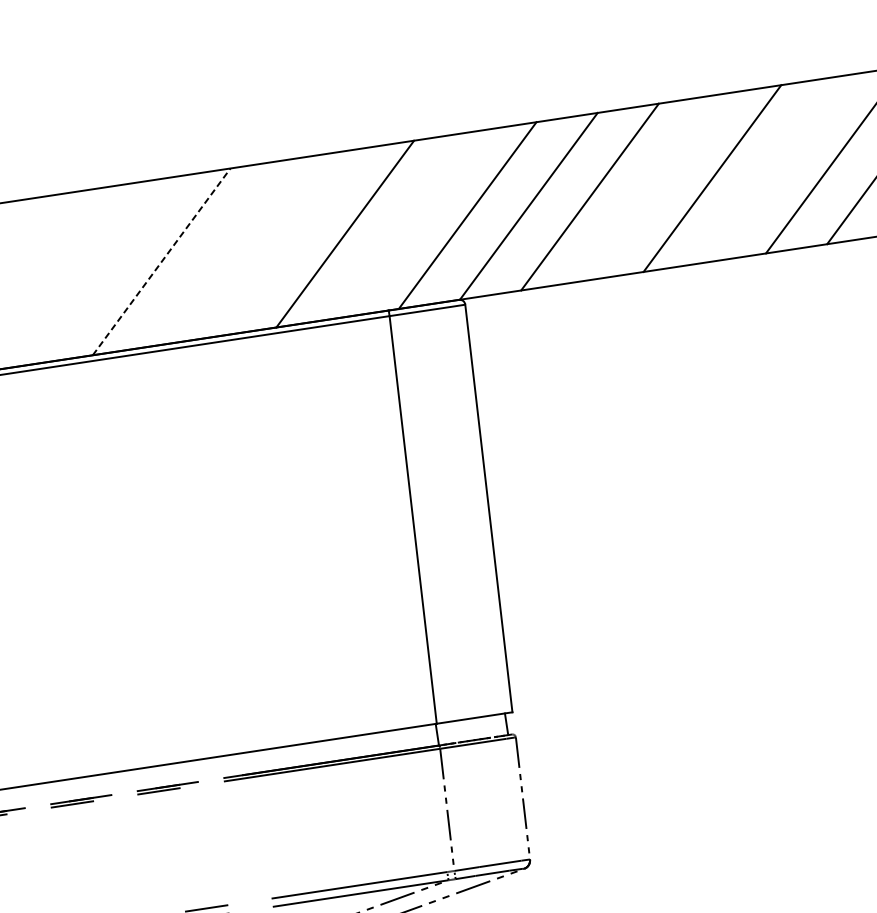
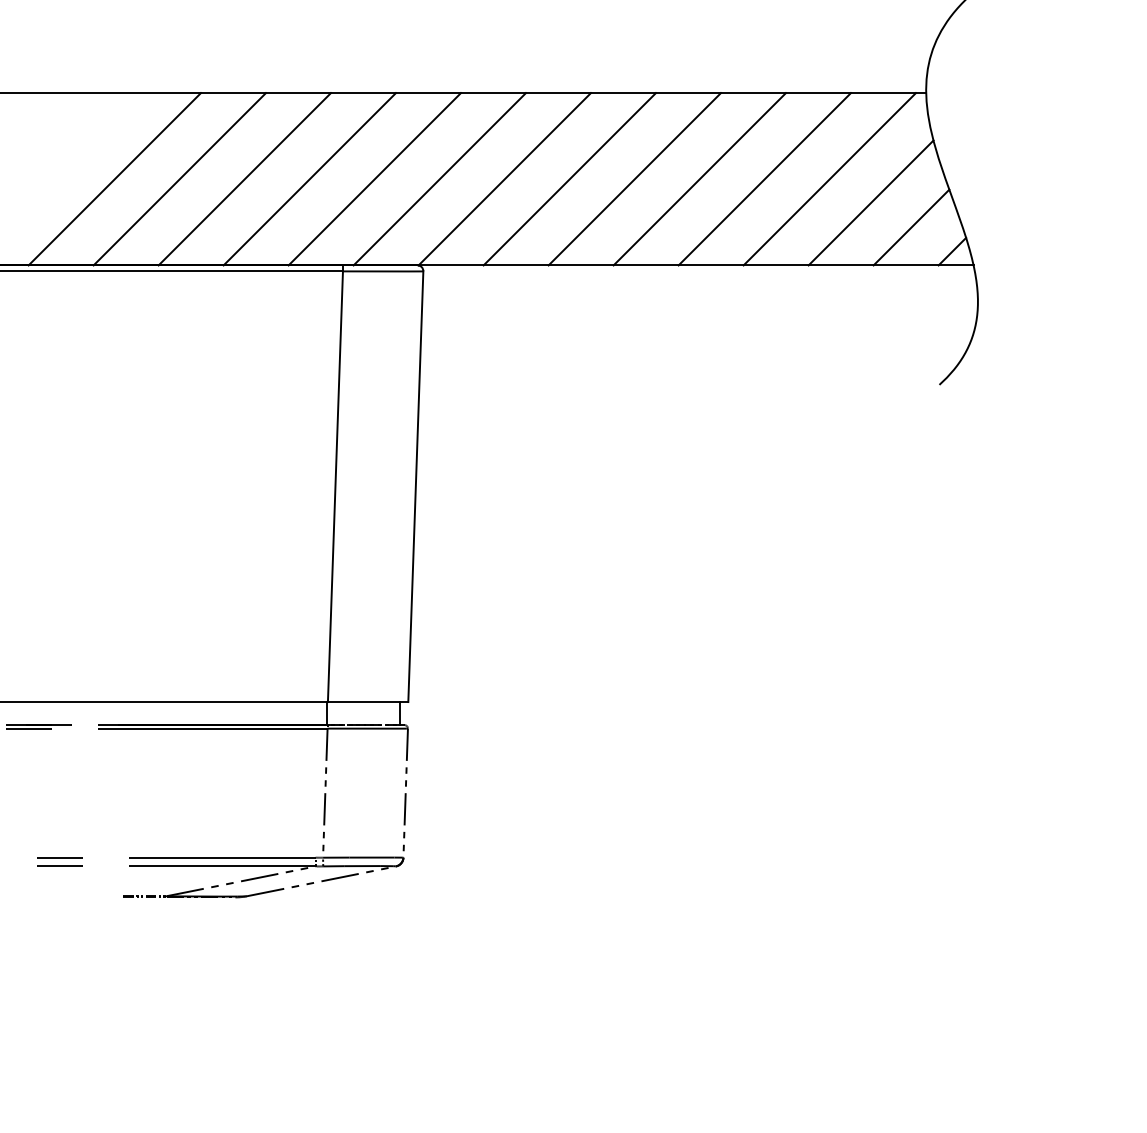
line: (773, 169) -> (764, 179), added
line: (650, 188) -> (634, 179), added
line: (406, 225) -> (374, 179), added
line: (283, 243) -> (244, 179), added
line: (222, 252) -> (179, 179), added
line: (161, 262) -> (114, 179), dashed -> solid

